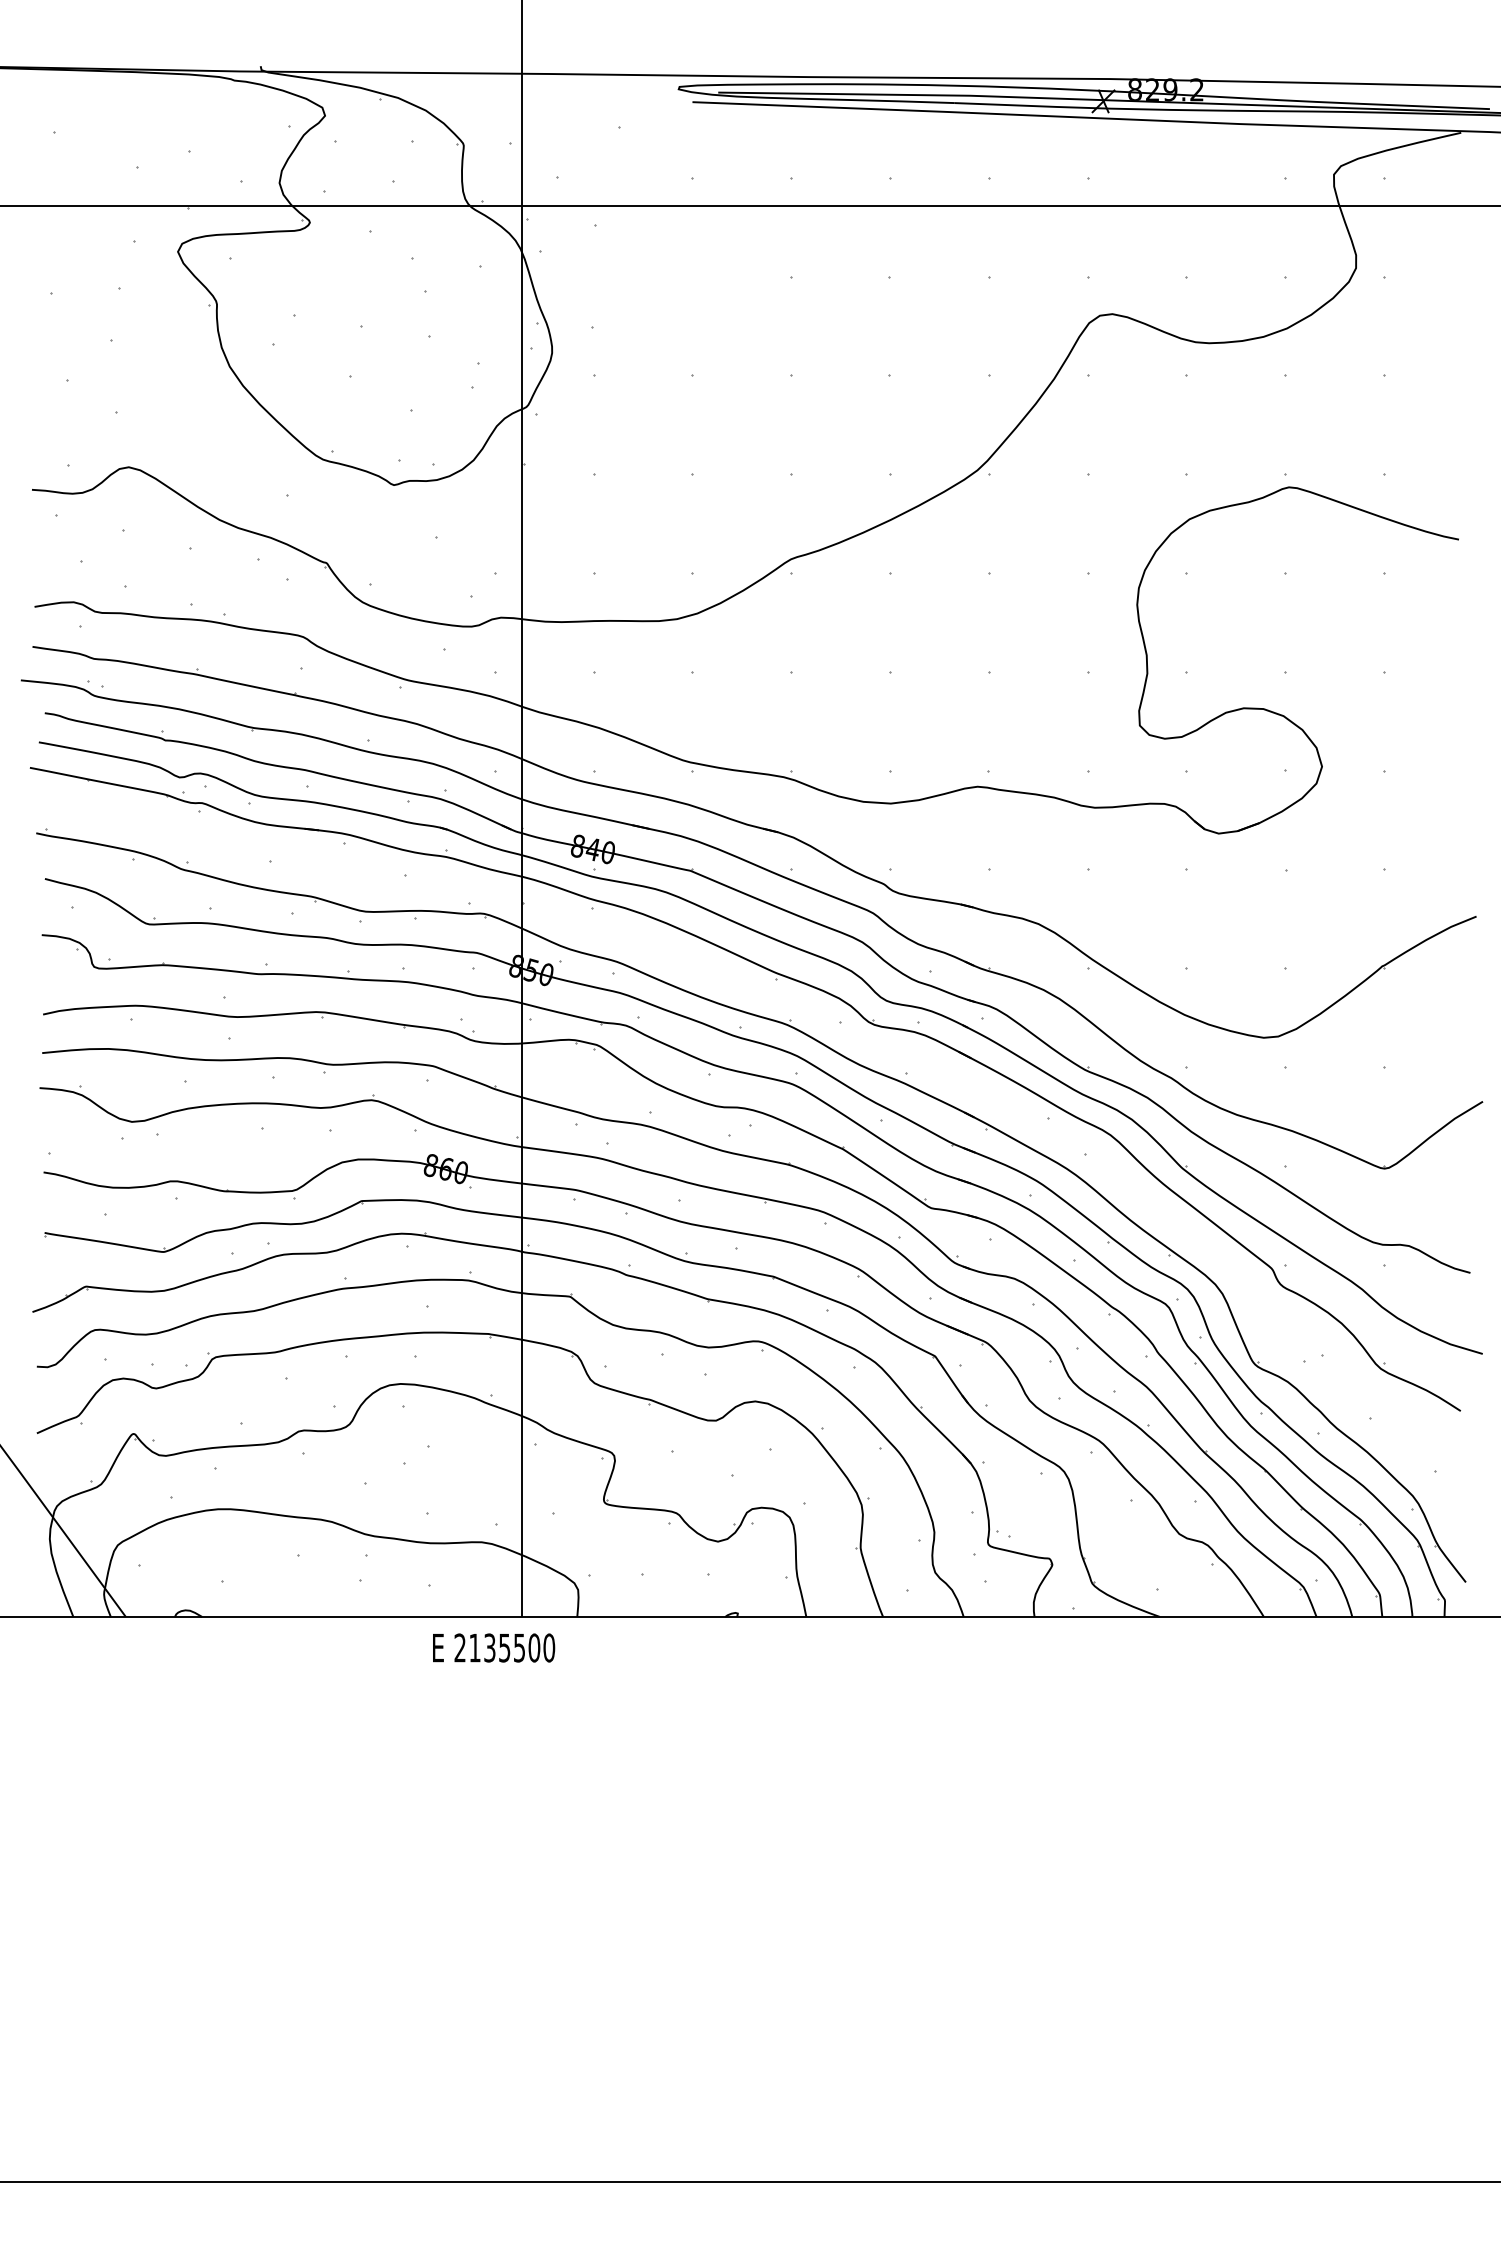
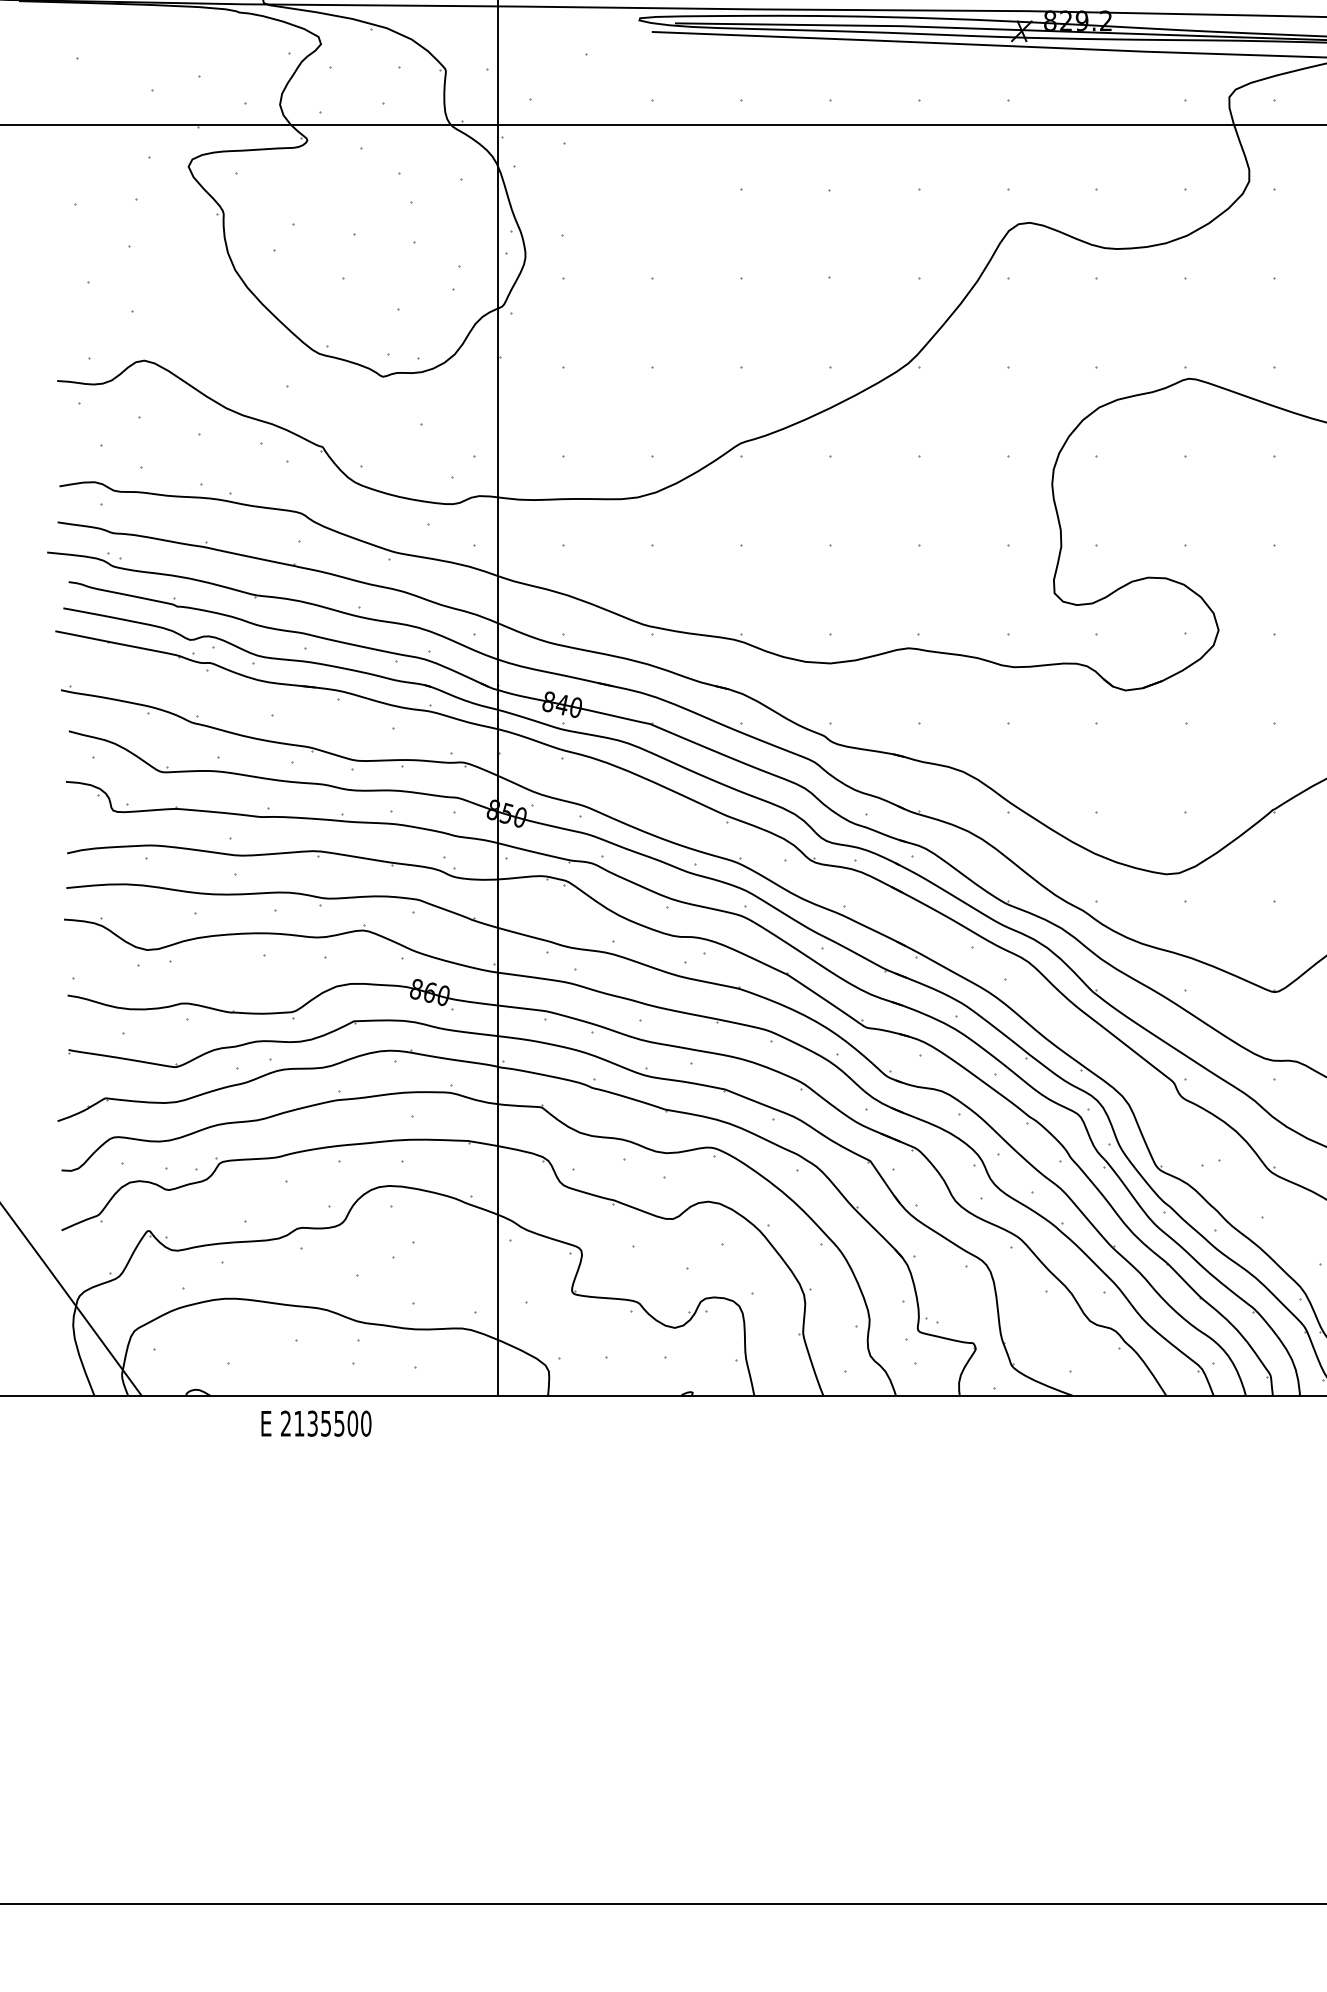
text: (494, 1647) -> (316, 1423), moved

